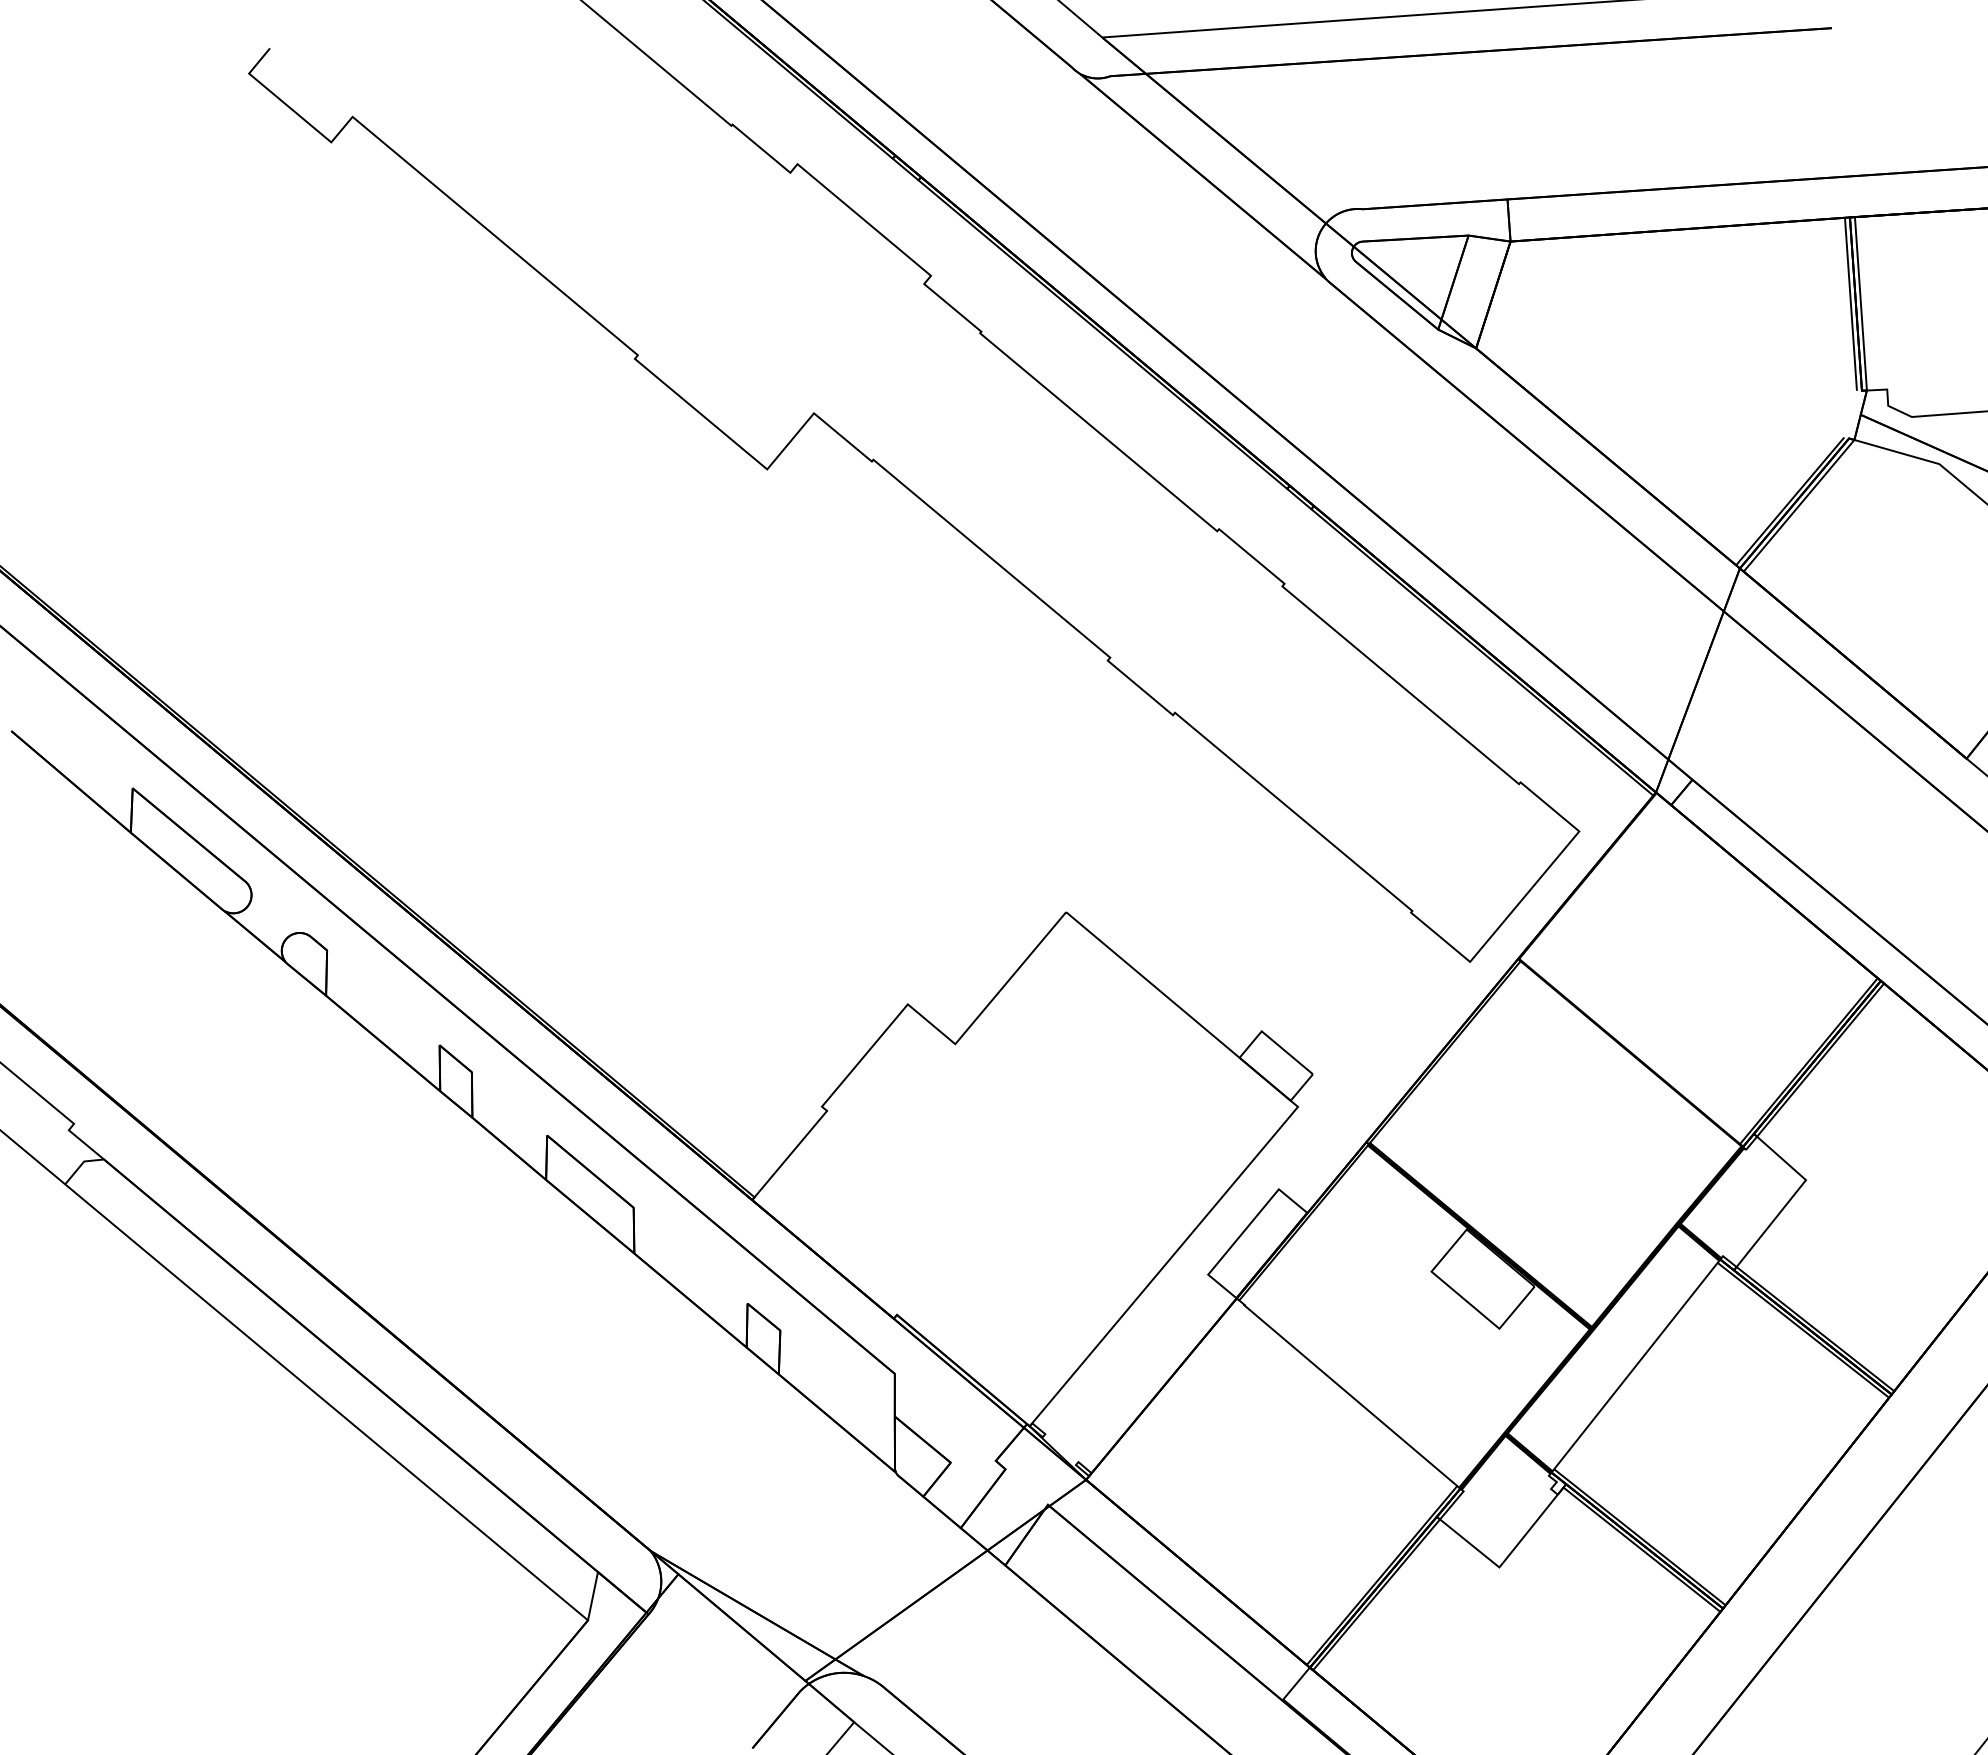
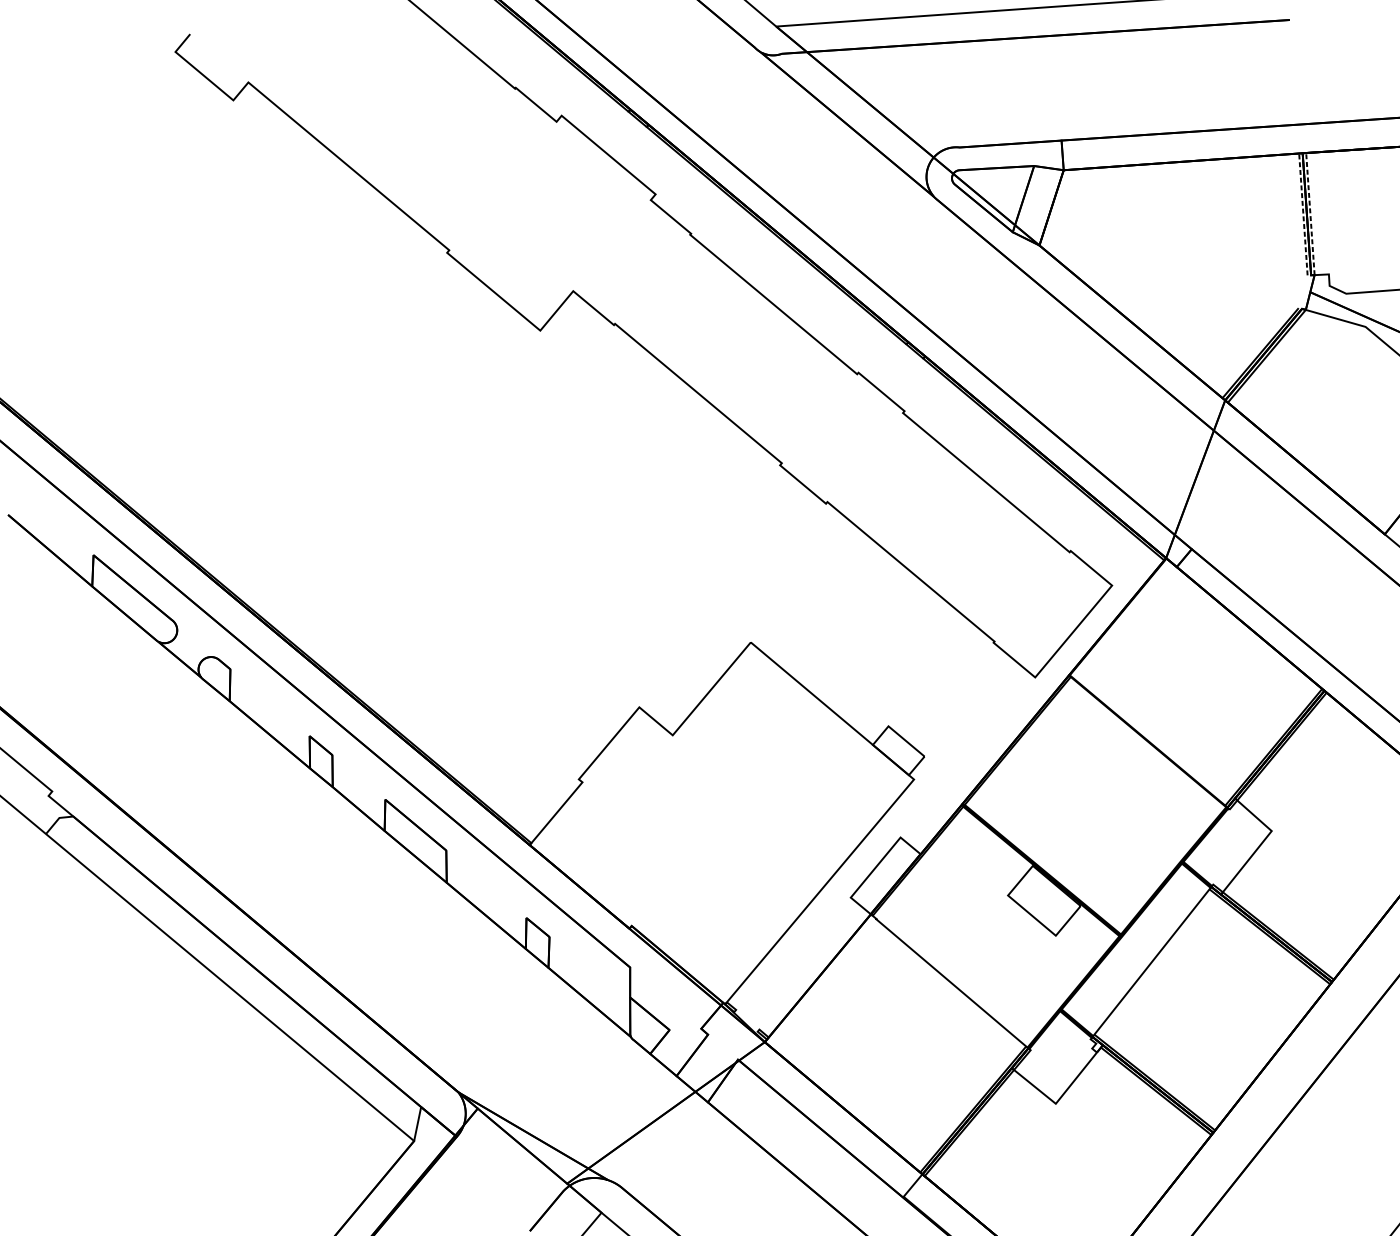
line: (1860, 303) -> (1310, 213), solid -> dashed
line: (1850, 304) -> (1303, 214), solid -> dashed

